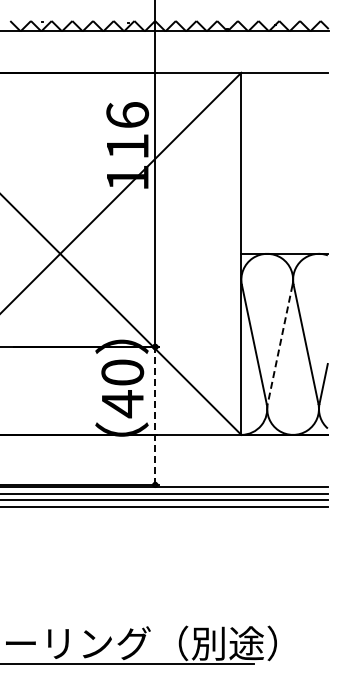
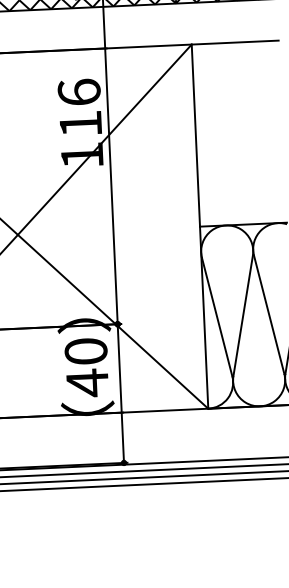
line: (280, 344) -> (243, 316), dashed -> solid
line: (155, 415) -> (121, 393), dashed -> solid

